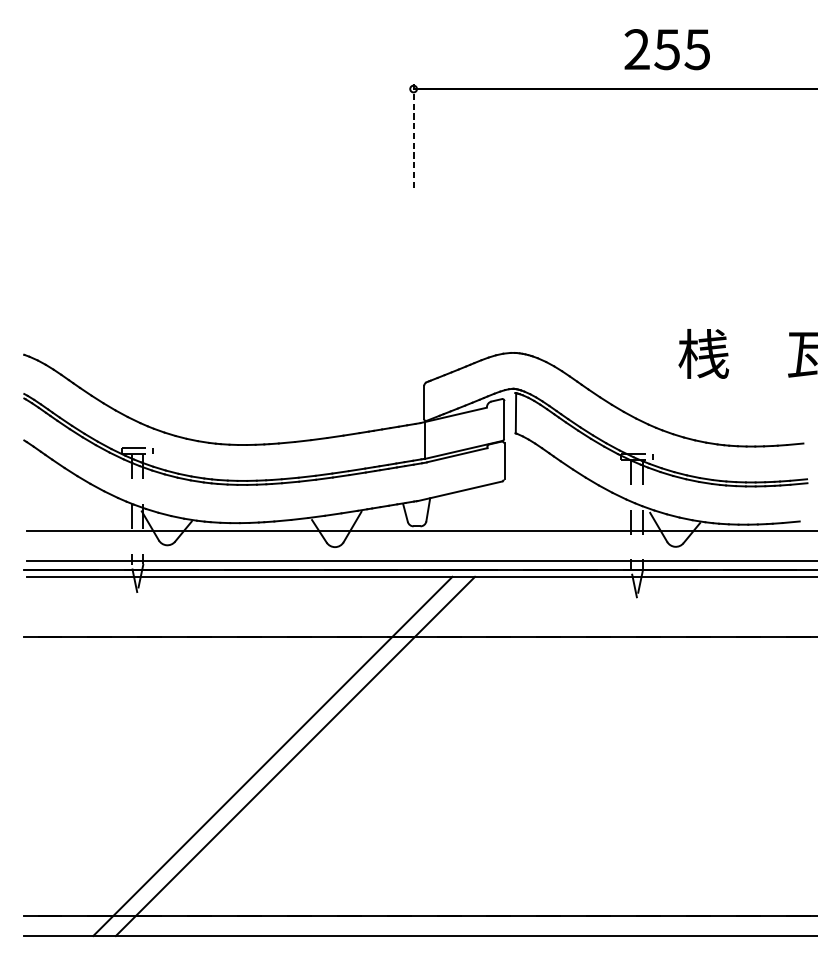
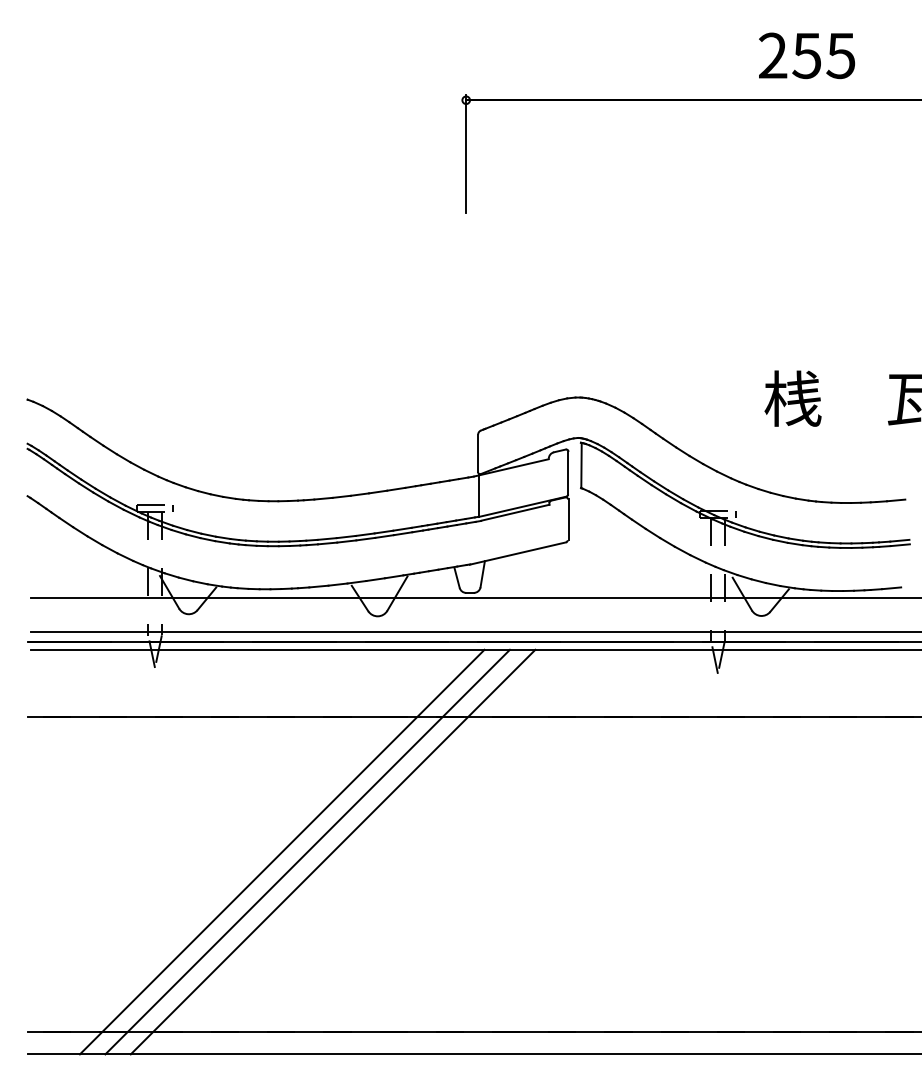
text: (666, 49) -> (806, 55), moved
line: (413, 137) -> (466, 154), dashed -> solid
line: (249, 755) -> (281, 851), added

